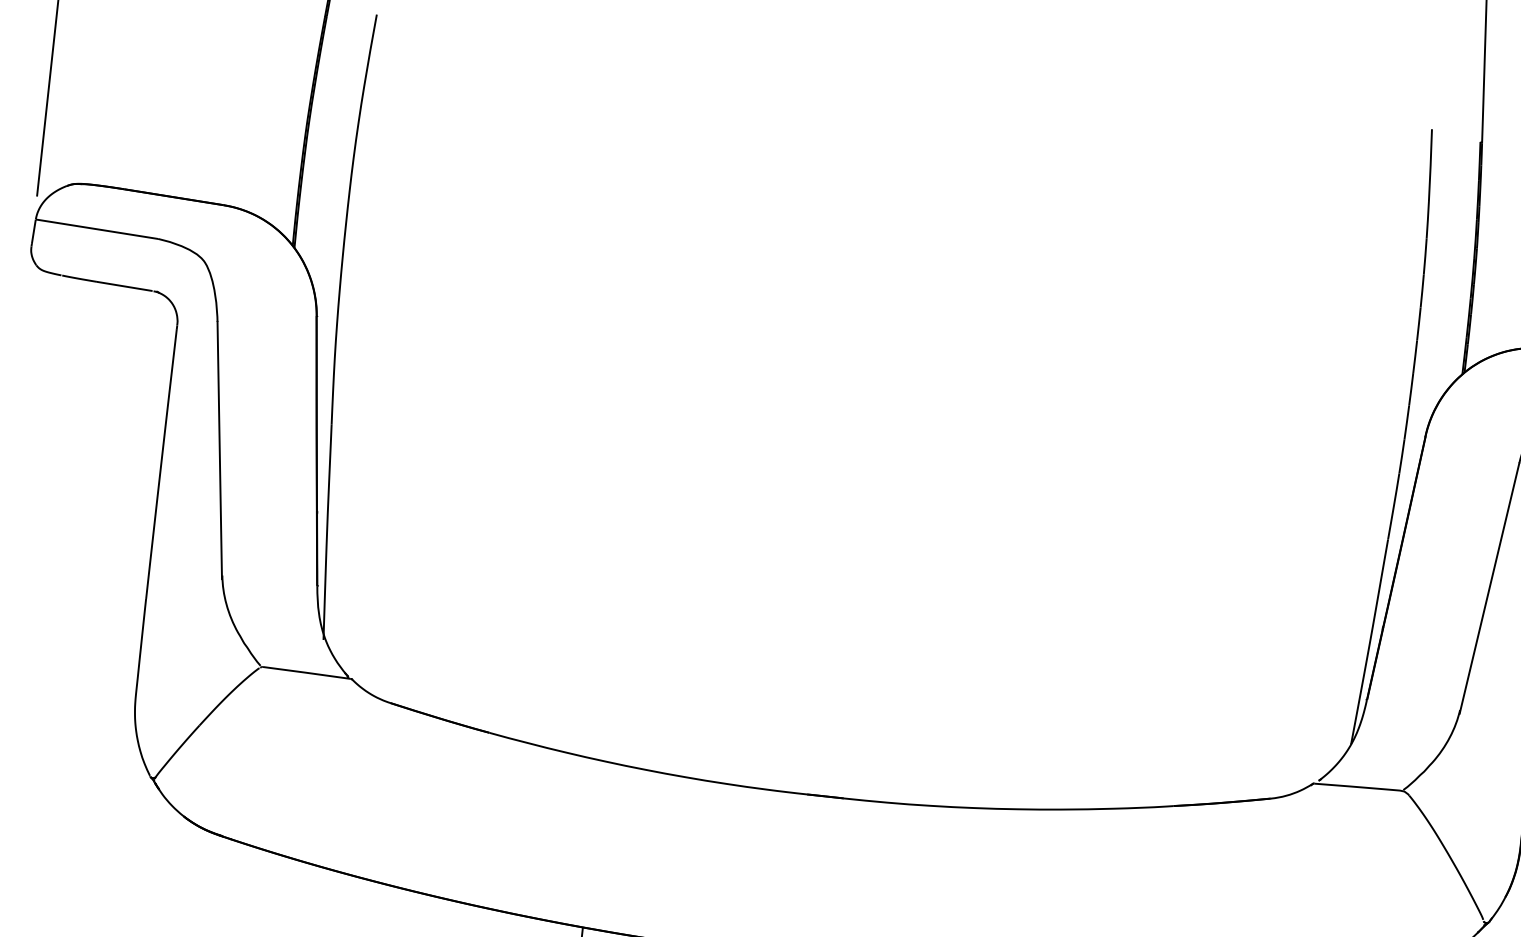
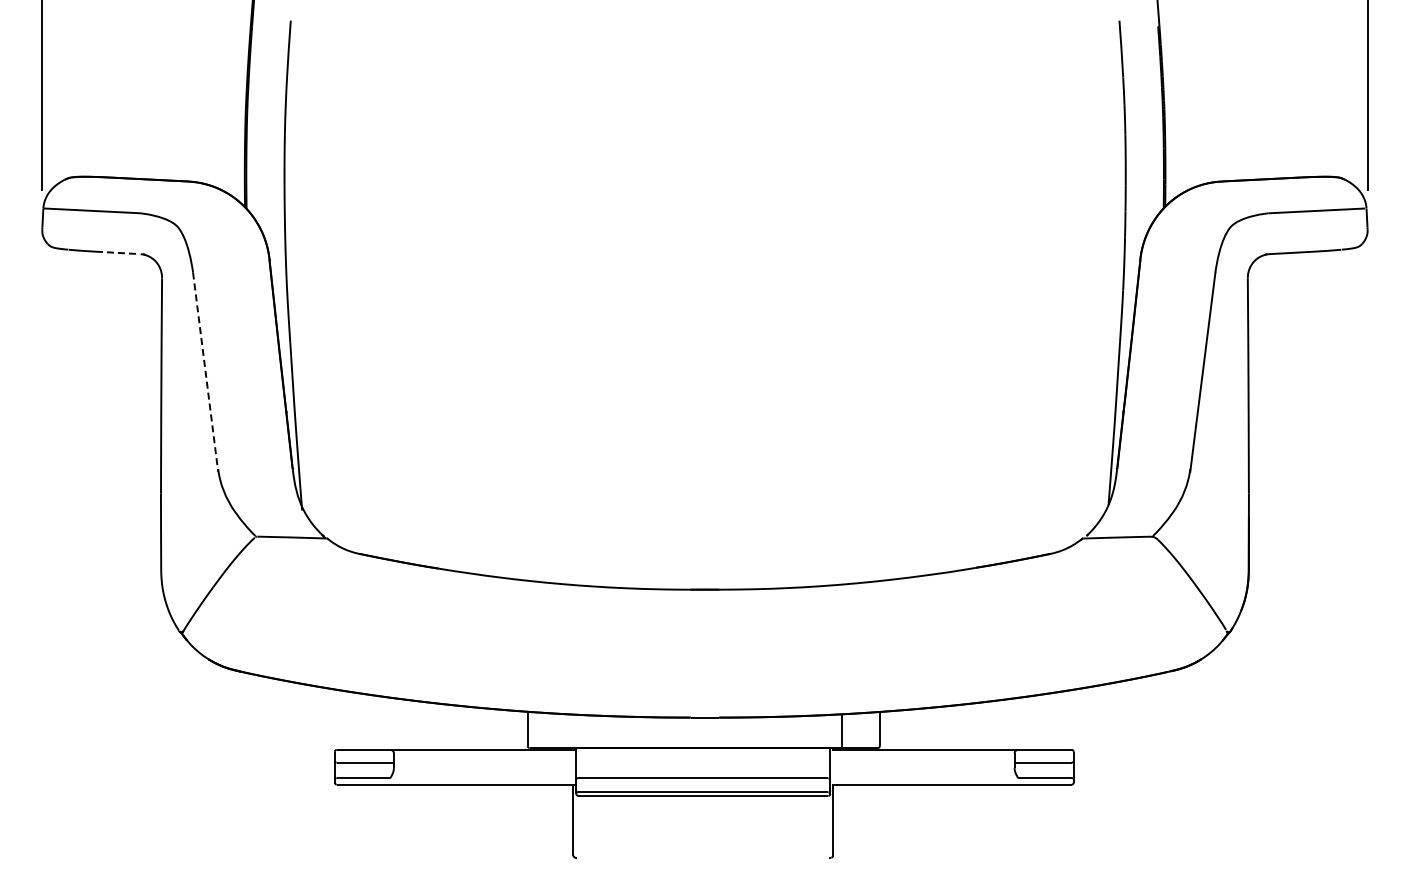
line: (125, 285) -> (118, 252), solid -> dashed
line: (219, 450) -> (205, 372), solid -> dashed

